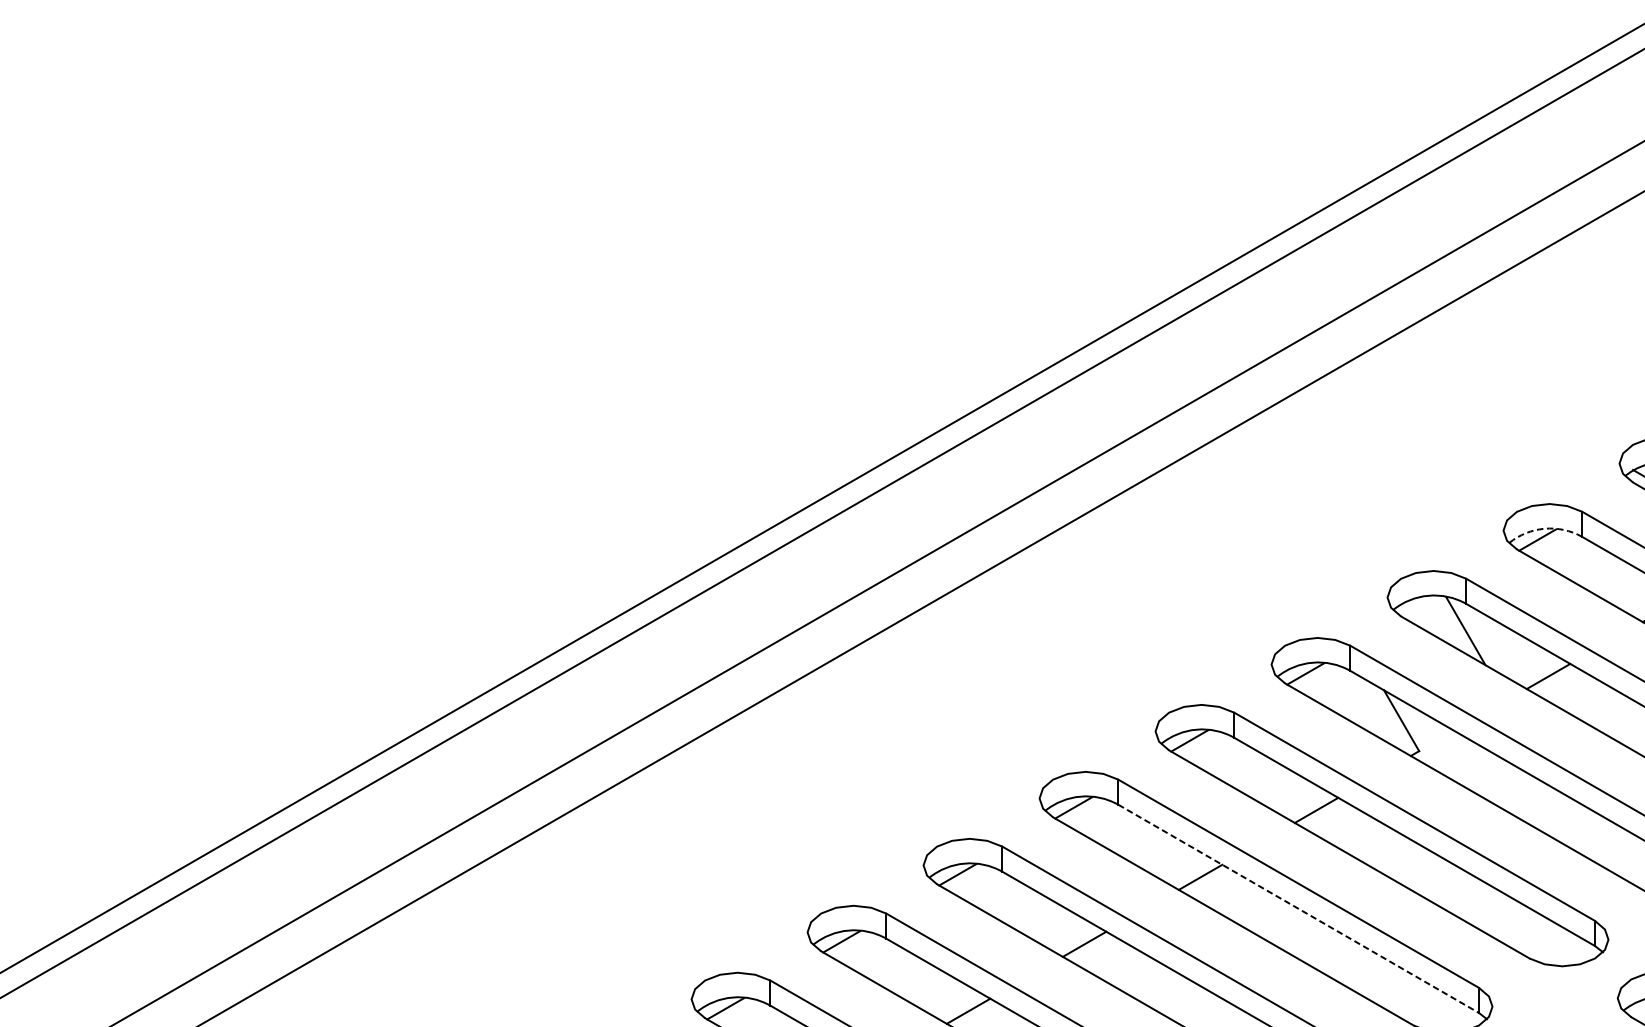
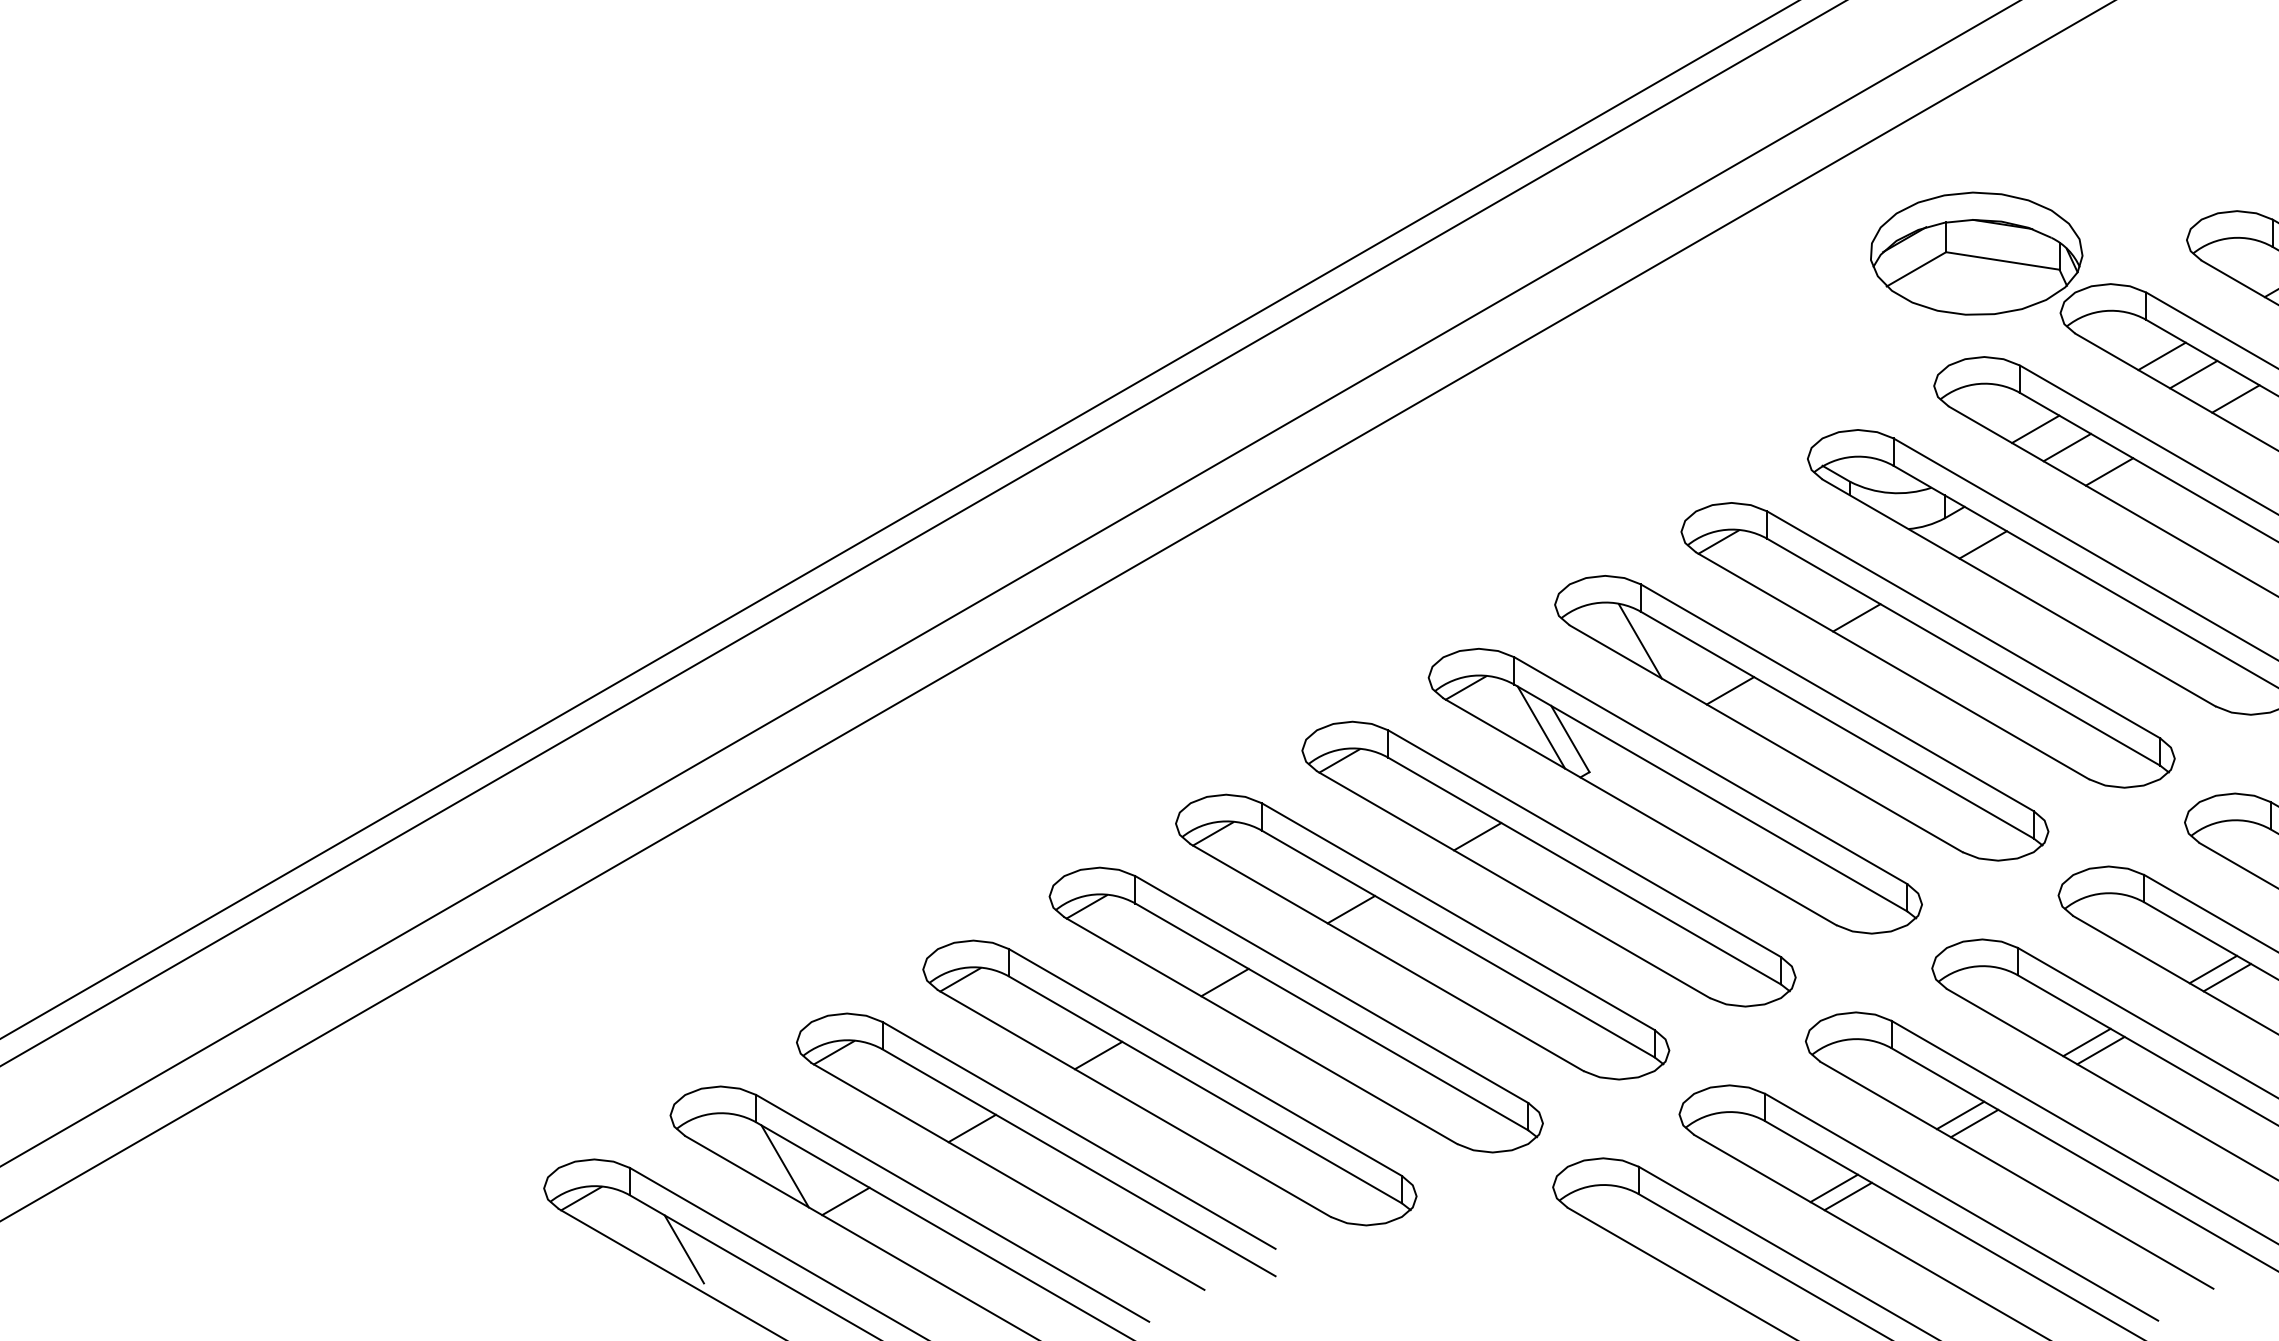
arc: (1544, 528) -> (1726, 529), dashed -> solid
line: (1375, 710) -> (1541, 727), added
line: (1298, 908) -> (1458, 943), dashed -> solid

